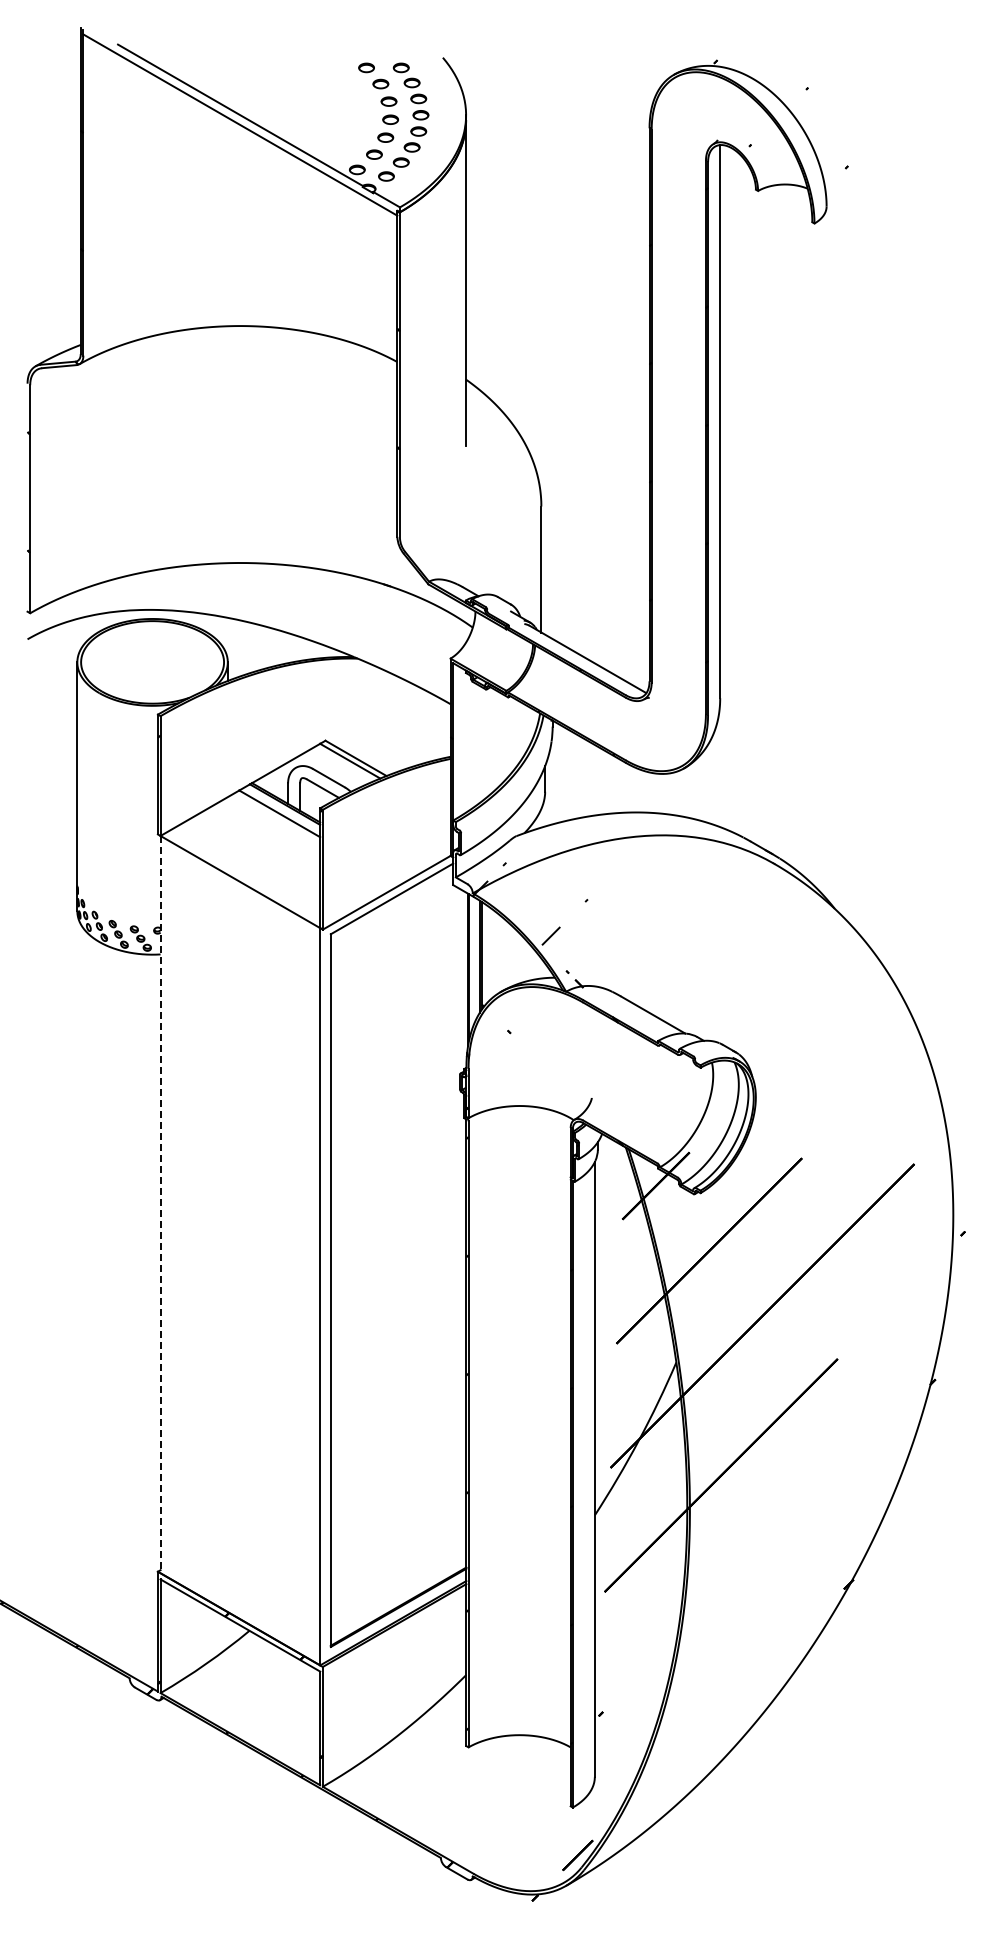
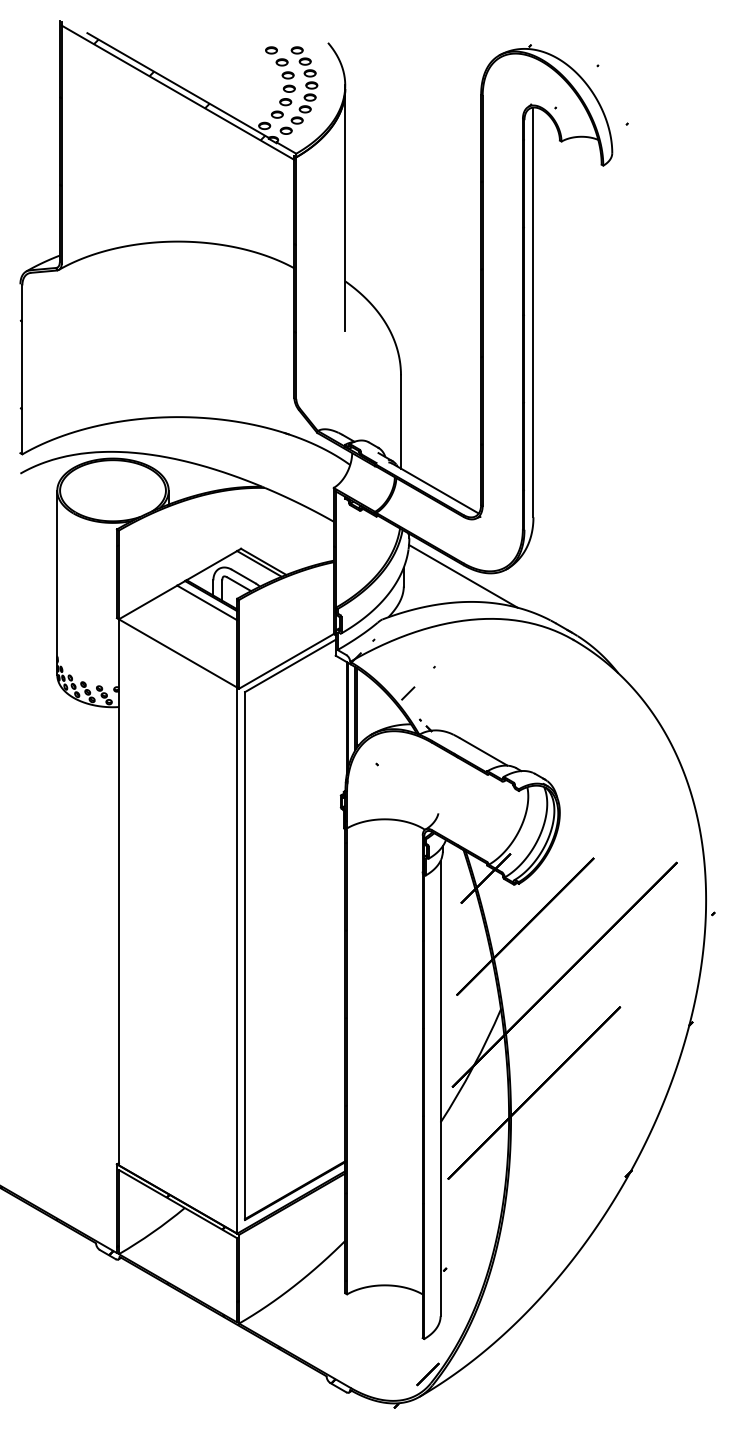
hatch: (242, 121) -> (179, 90), added
line: (625, 777) -> (463, 576), added
line: (160, 1204) -> (118, 892), dashed -> solid

